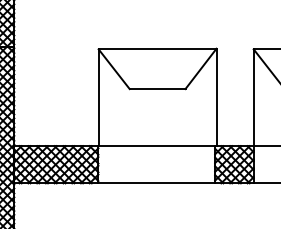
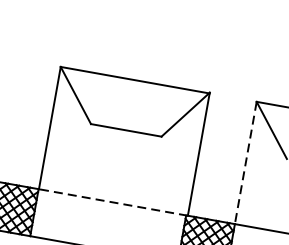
line: (253, 98) -> (245, 163), solid -> dashed
line: (157, 146) -> (113, 202), solid -> dashed

